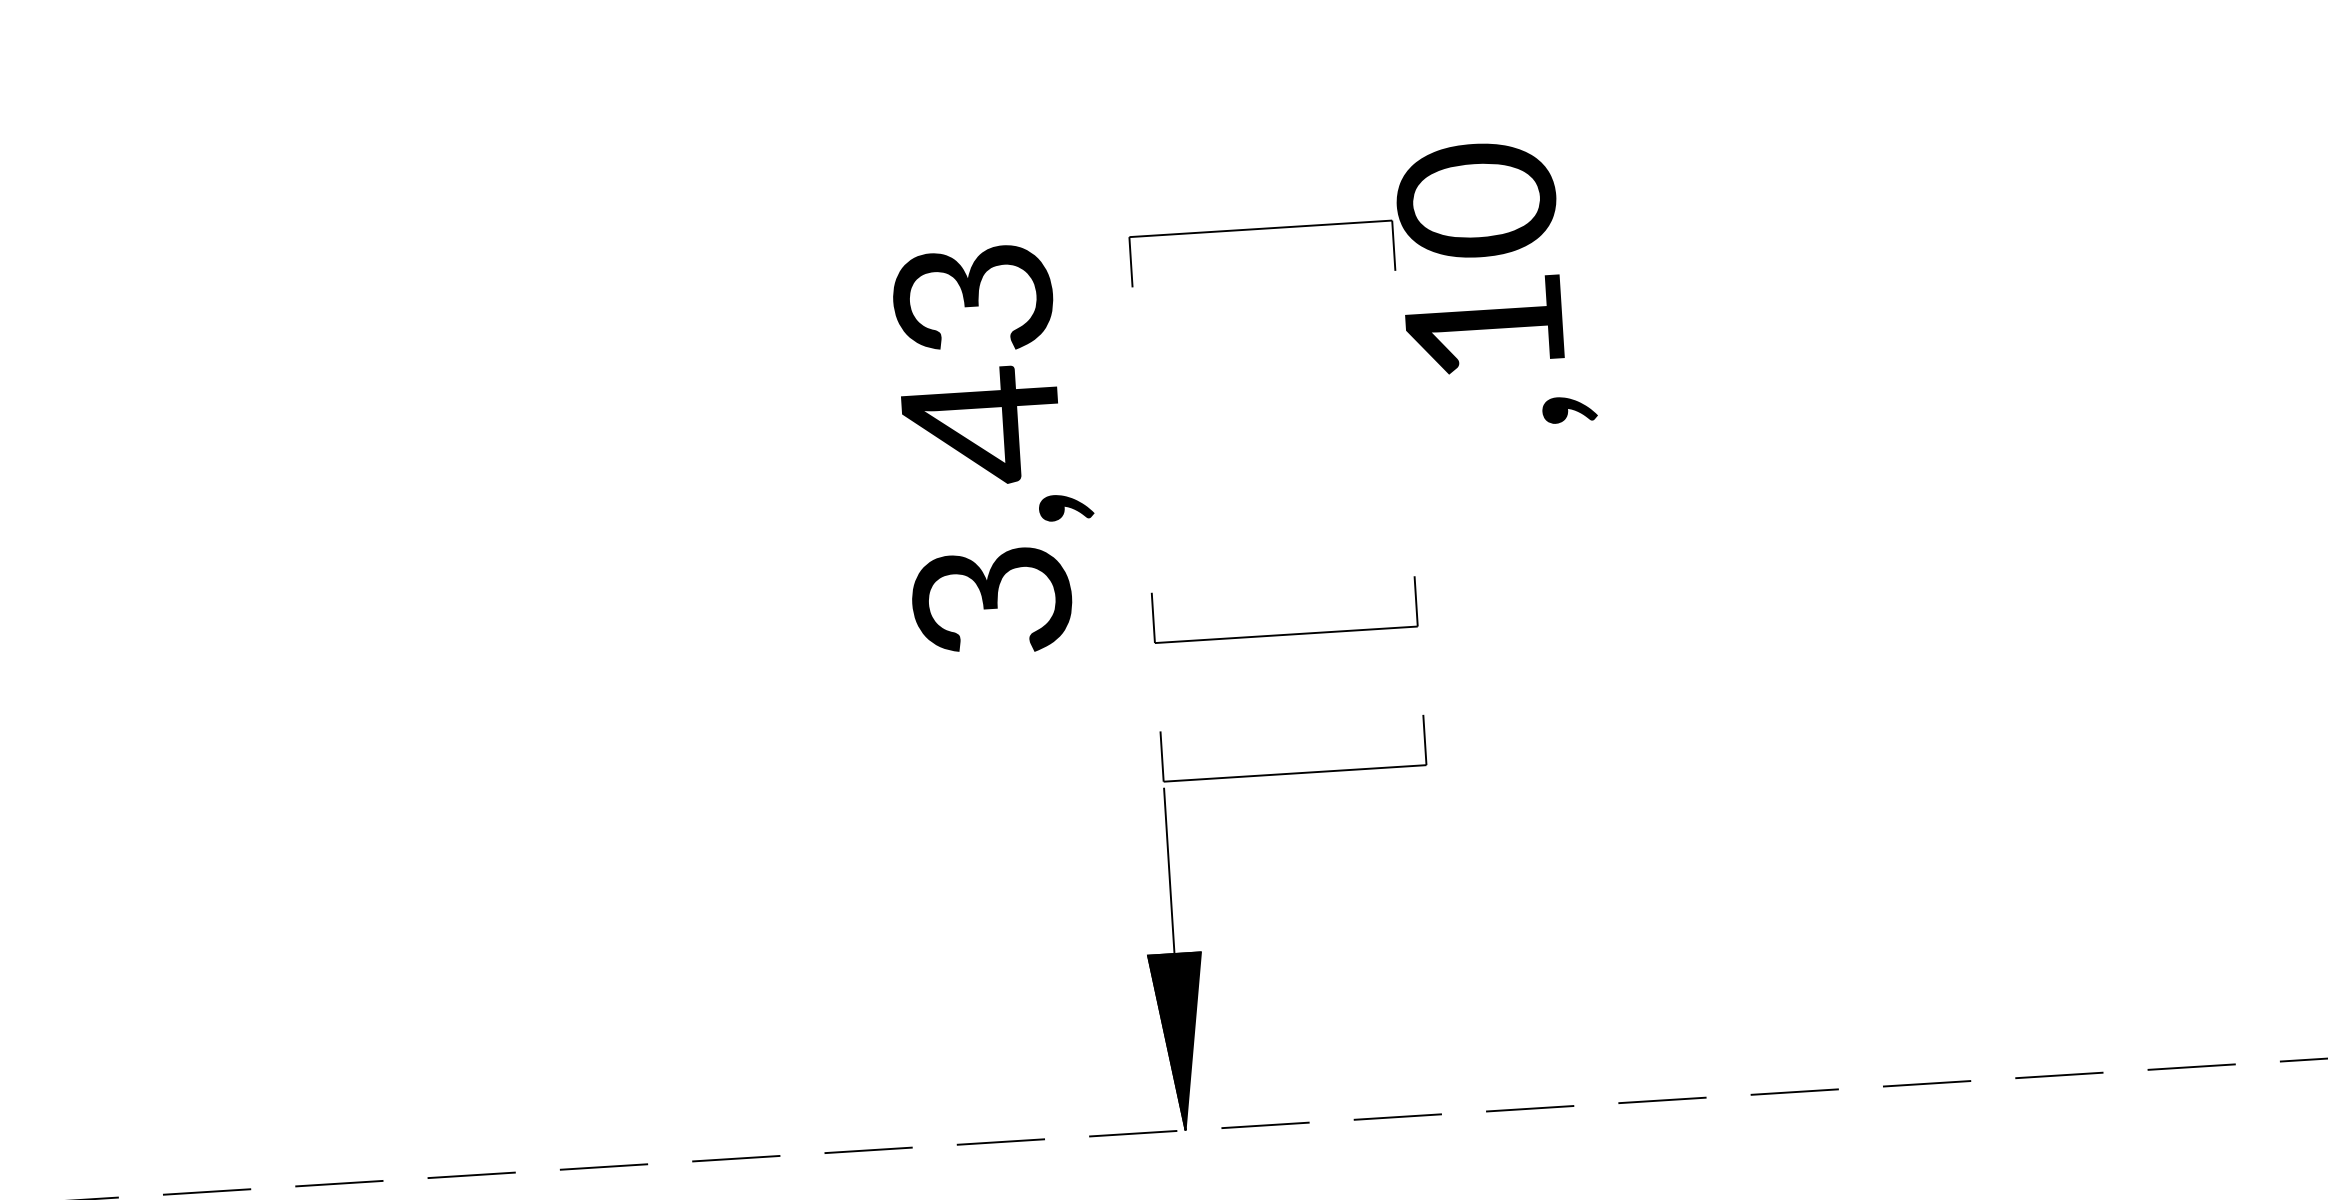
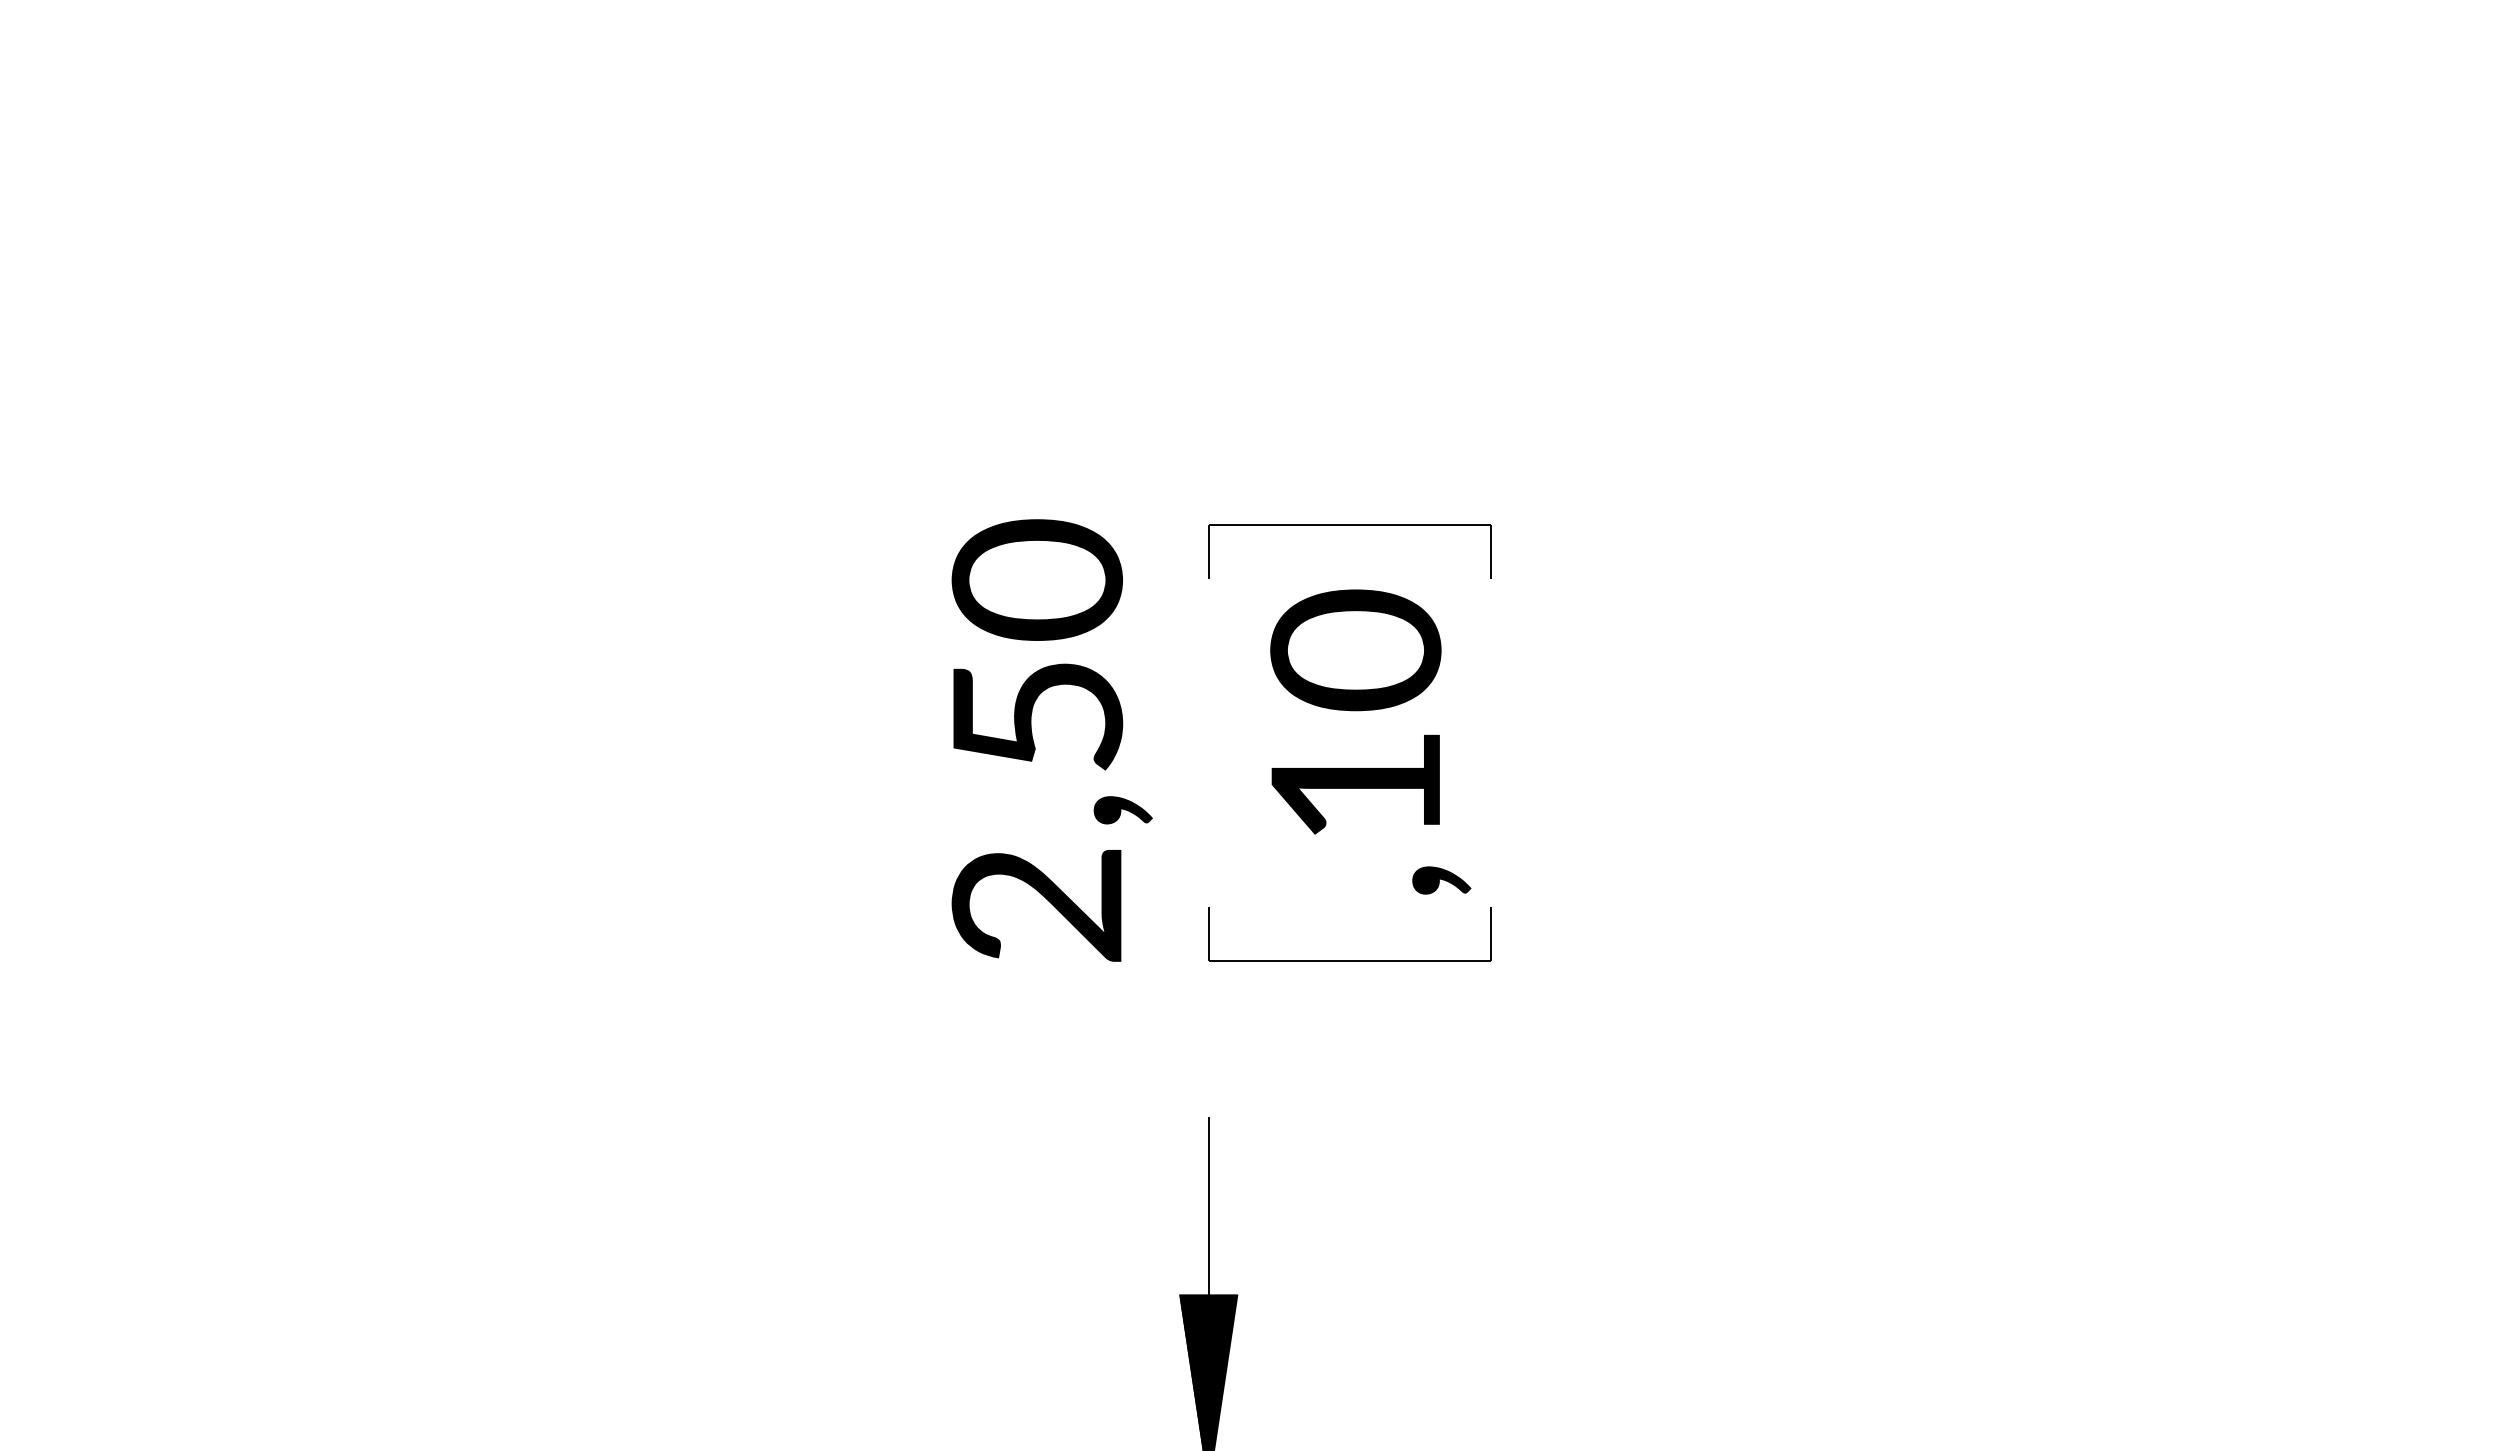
text: (1495, 284) -> (1370, 741), moved
text: (982, 447) -> (1037, 740), 3,43 -> 2,50
part: (1294, 772) -> (1349, 1109), removed

